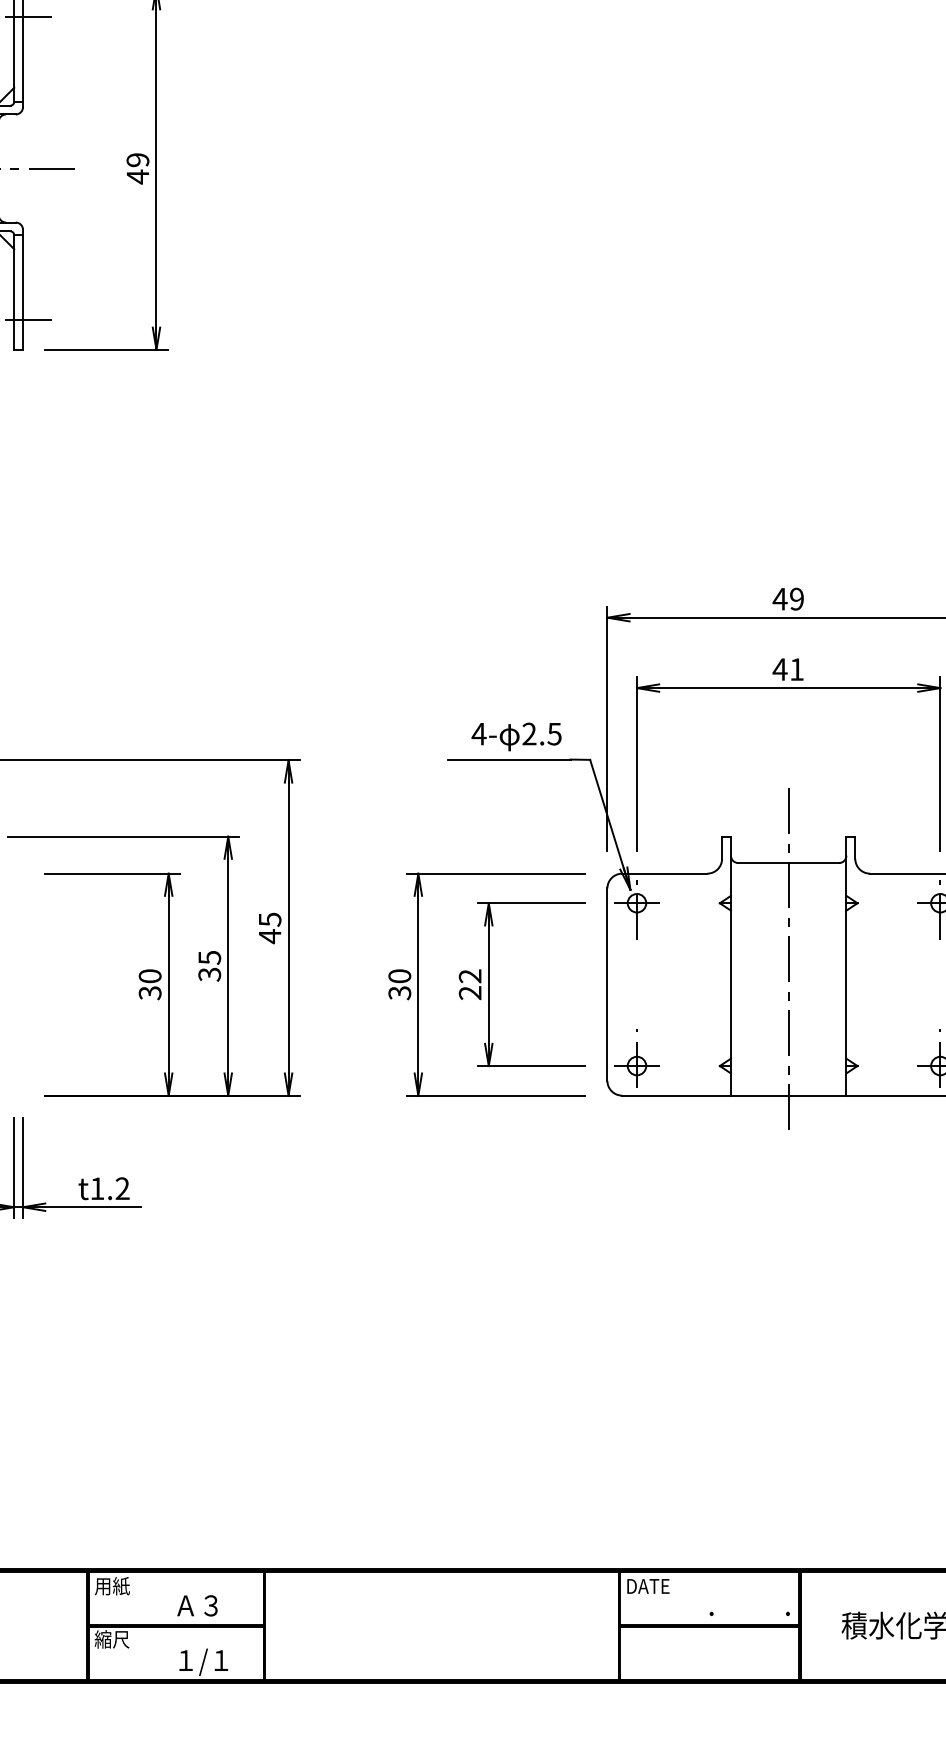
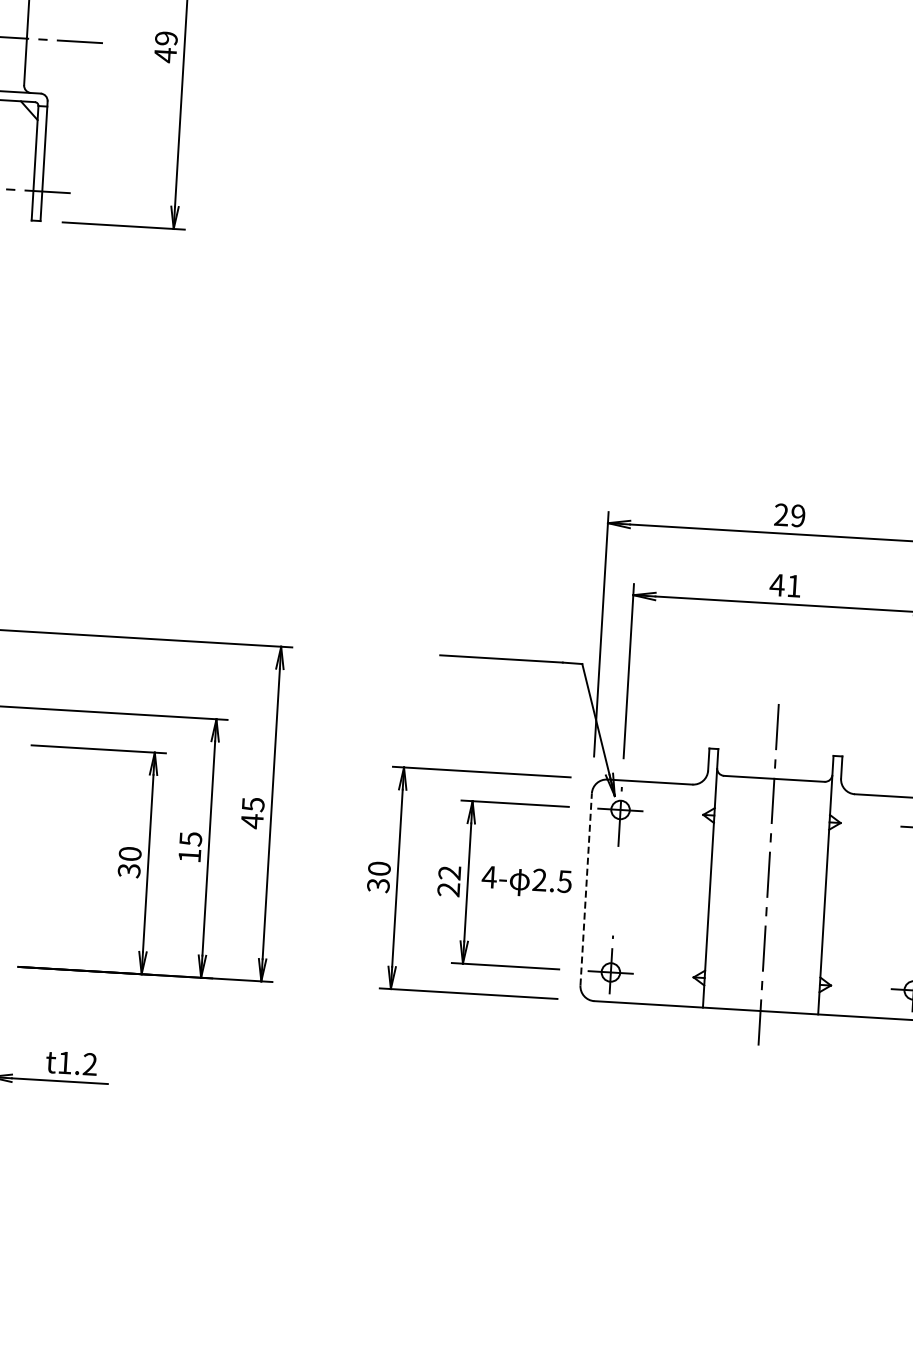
text: (779, 598) -> (780, 514), 49 -> 29
text: (516, 736) -> (526, 881), moved
text: (209, 974) -> (189, 855), 35 -> 15
line: (607, 984) -> (586, 889), solid -> dashed

